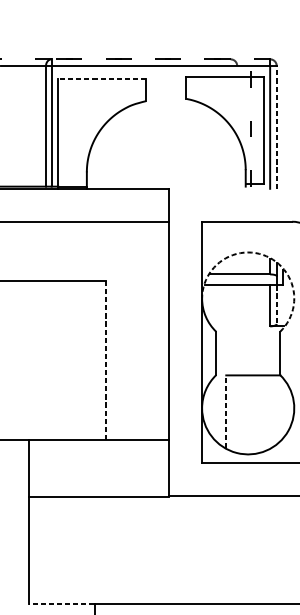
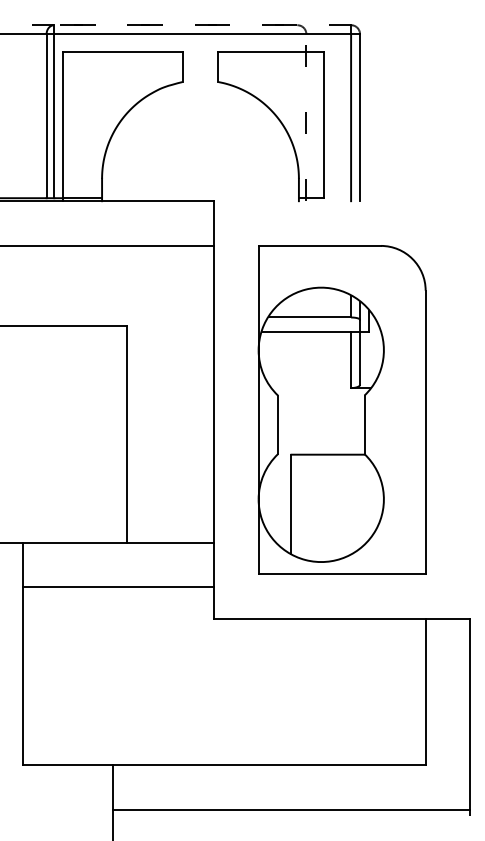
line: (101, 79) -> (122, 52), dashed -> solid
part: (229, 126) -> (277, 119), moved
line: (277, 127) -> (360, 117), dashed -> solid
arc: (266, 256) -> (345, 292), dashed -> solid
line: (277, 305) -> (360, 359), dashed -> solid
line: (105, 361) -> (127, 435), dashed -> solid
line: (226, 411) -> (291, 503), dashed -> solid
line: (98, 497) -> (118, 587), moved
line: (61, 603) -> (67, 764), dashed -> solid

